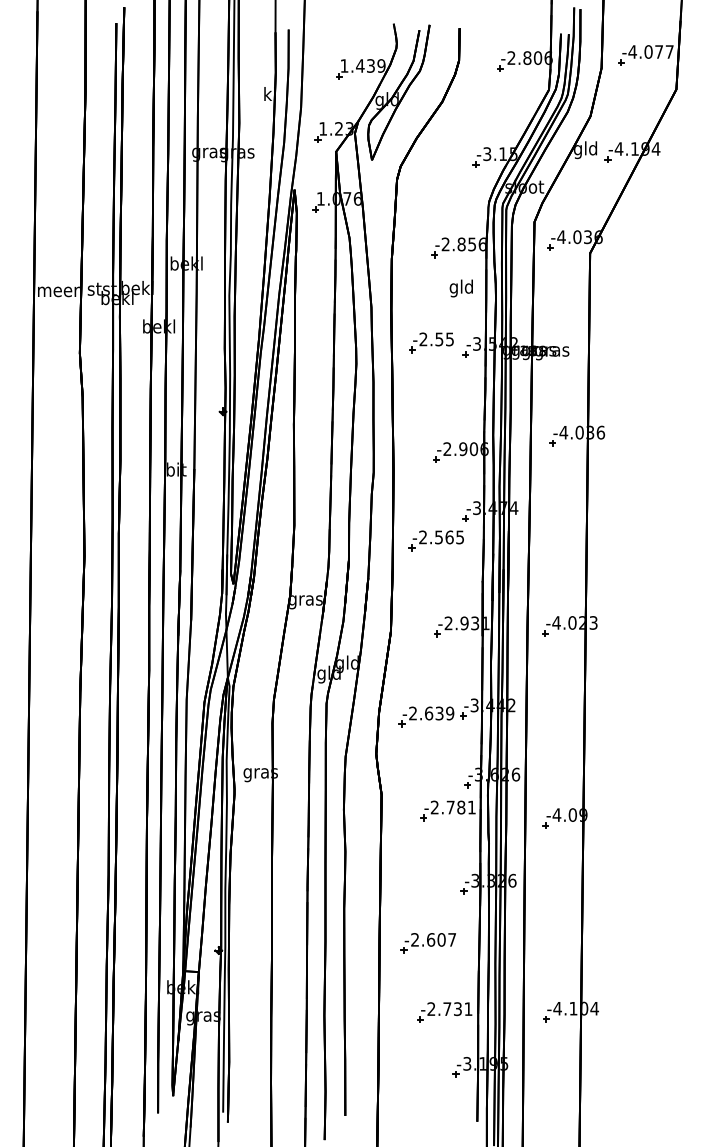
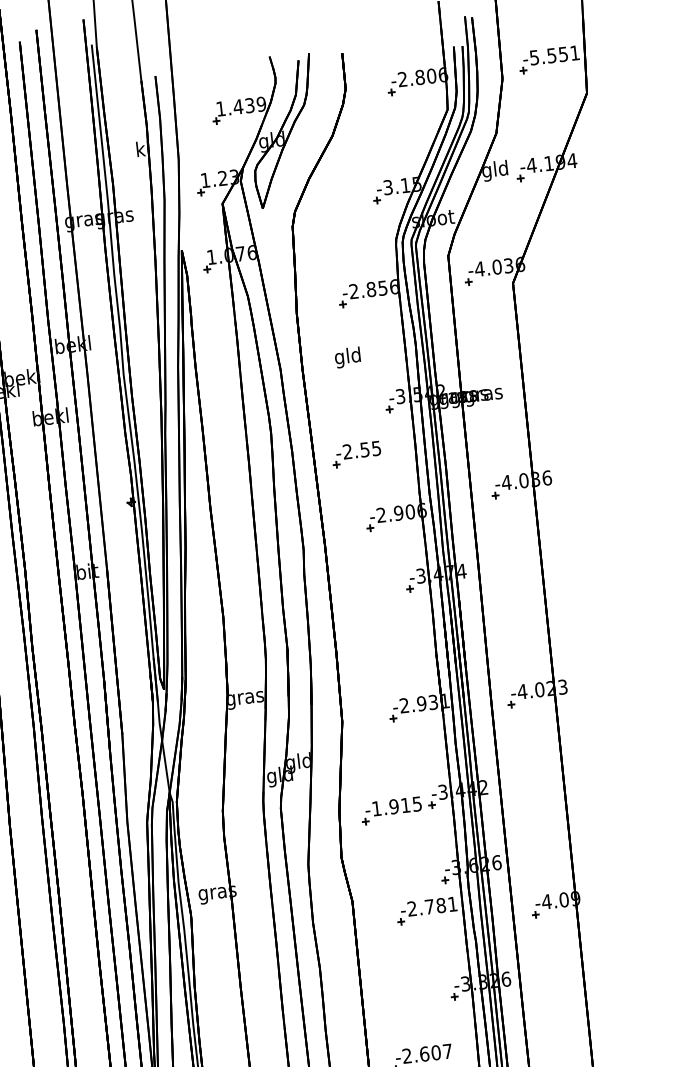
text: (650, 51) -> (553, 54), -4.077 -> -5.551
text: (460, 288) -> (346, 357), moved
part: (431, 342) -> (356, 454), moved
part: (435, 540) -> (379, 616), removed
text: (431, 713) -> (396, 806), -2.639 -> -1.915

